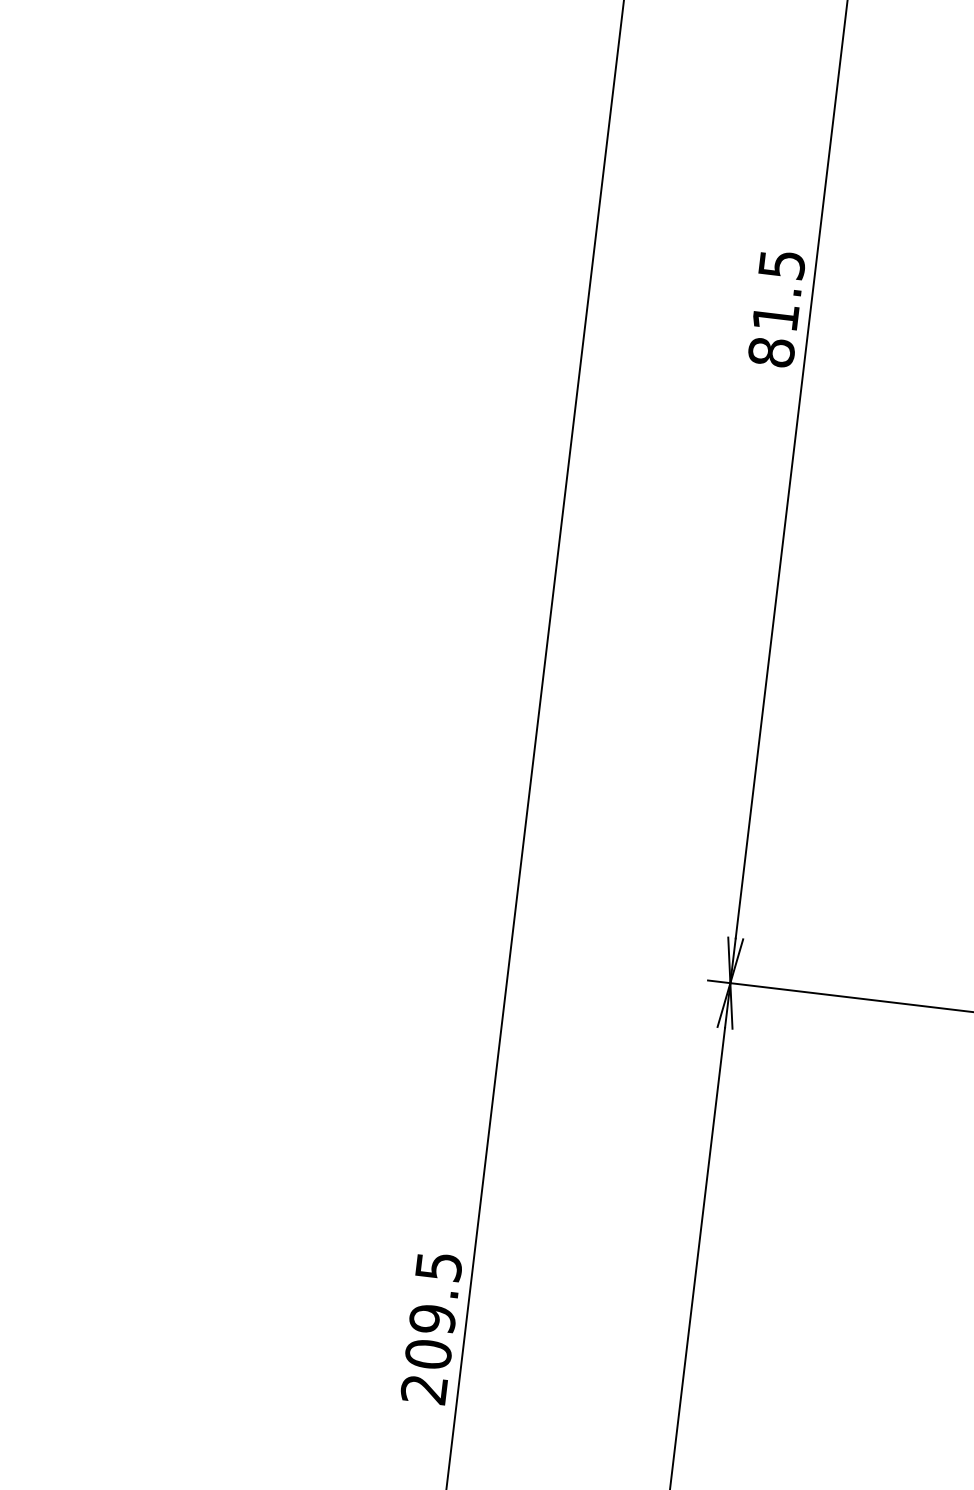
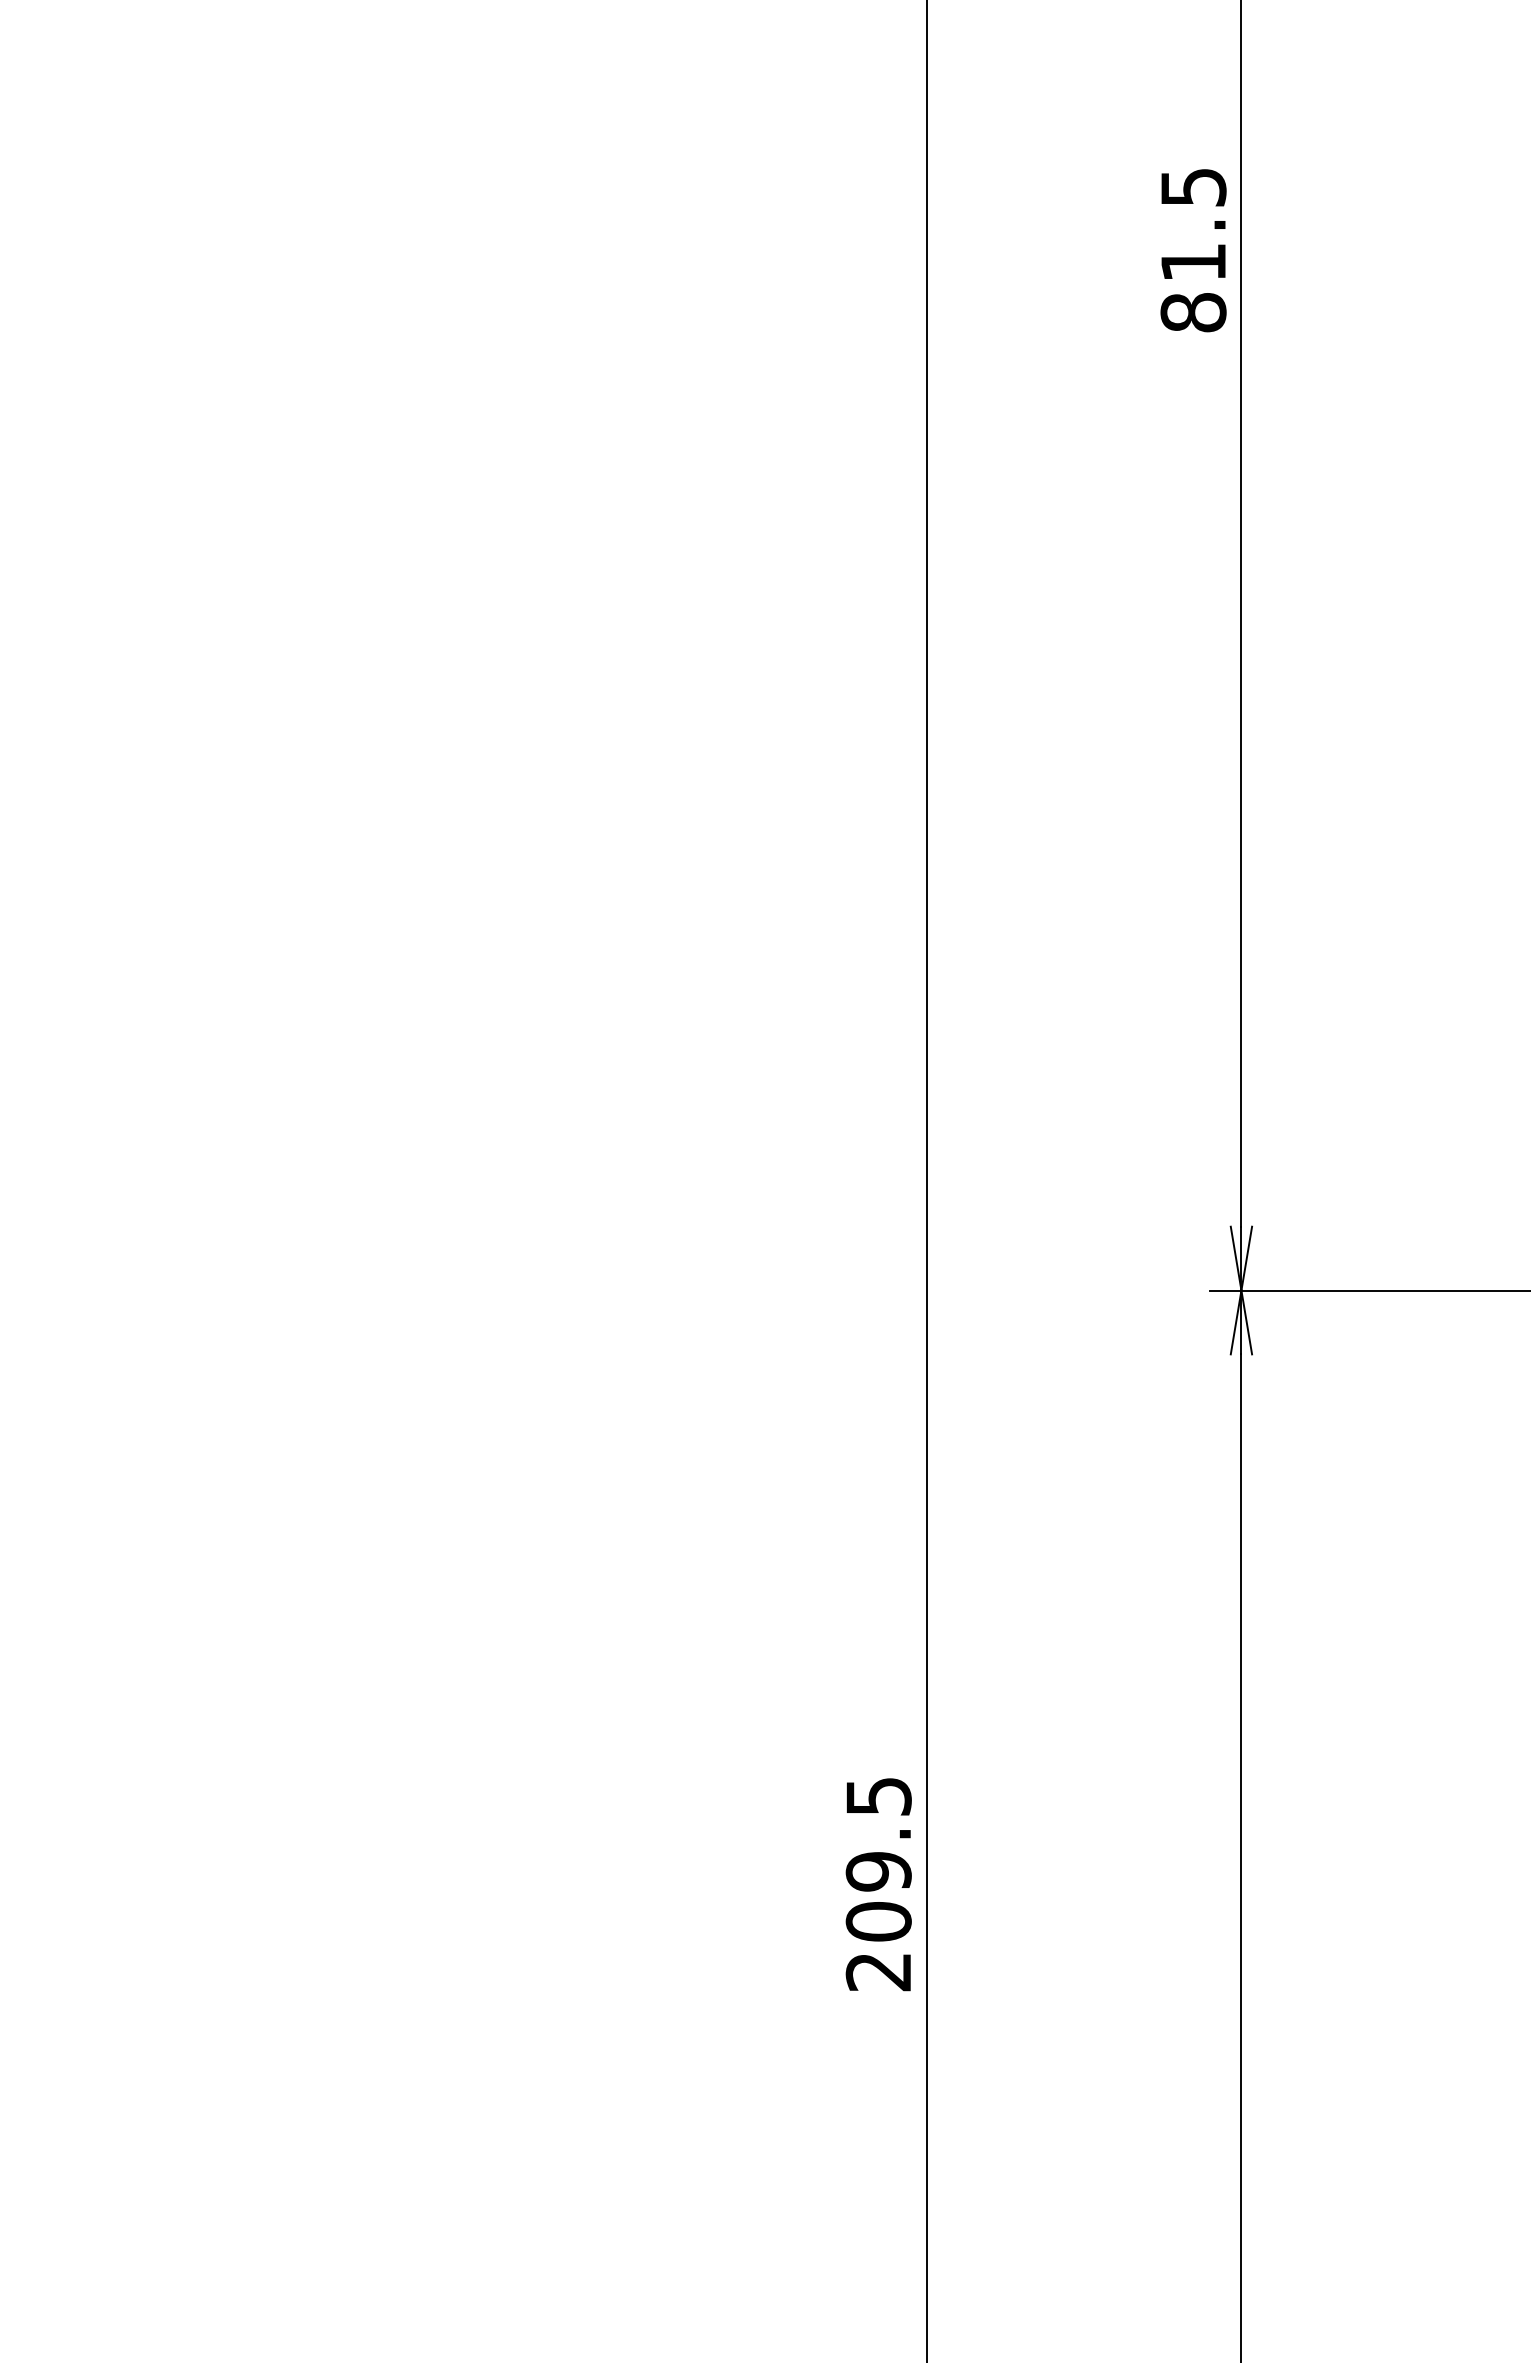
text: (776, 308) -> (1193, 250), moved
text: (431, 1328) -> (878, 1884), moved

